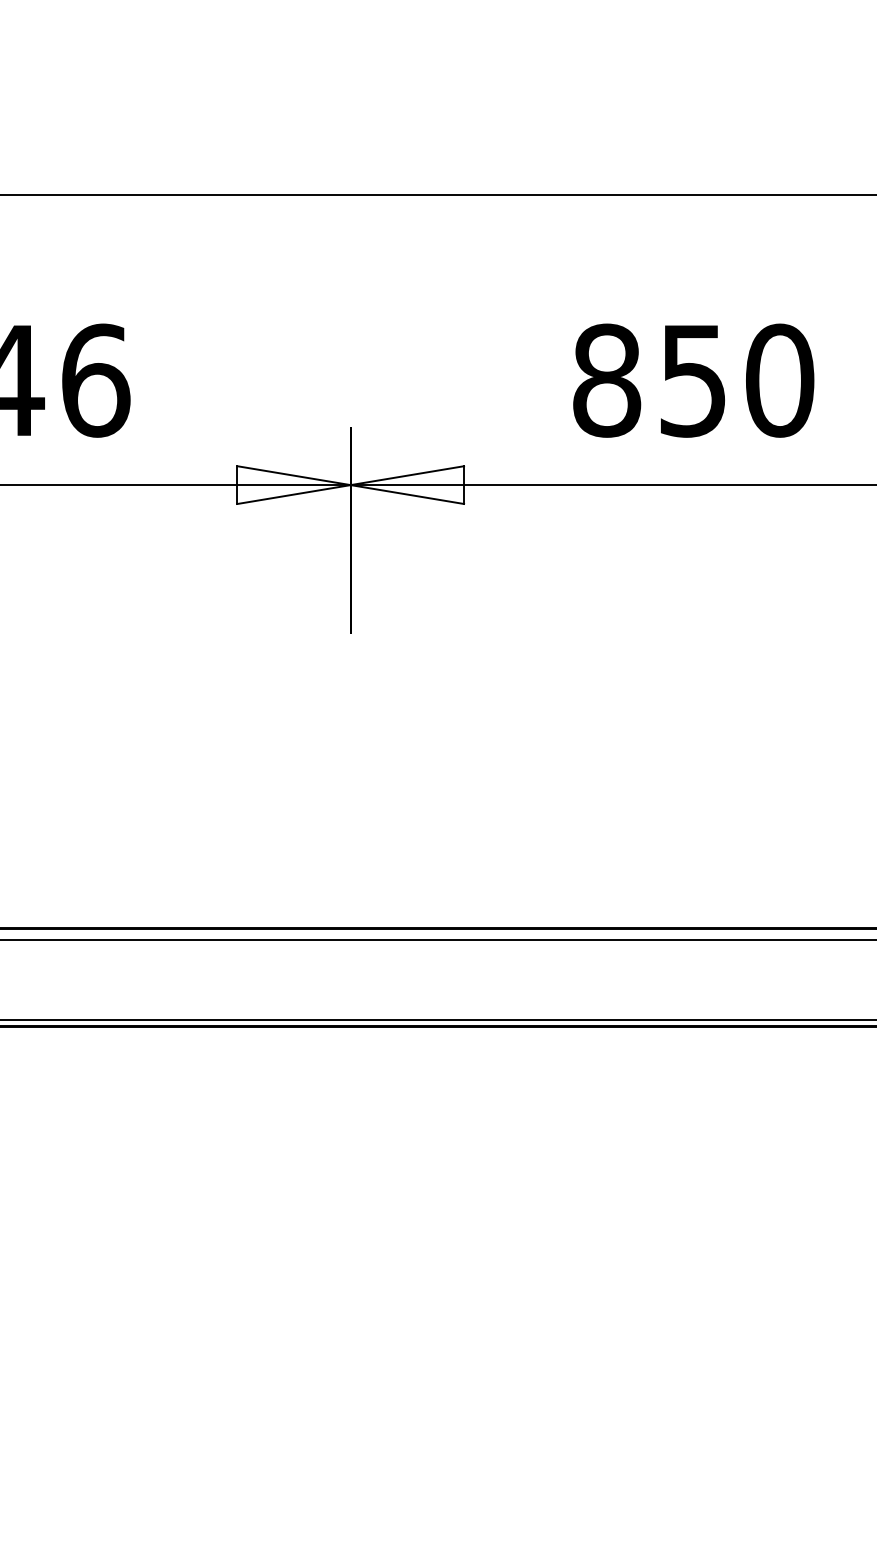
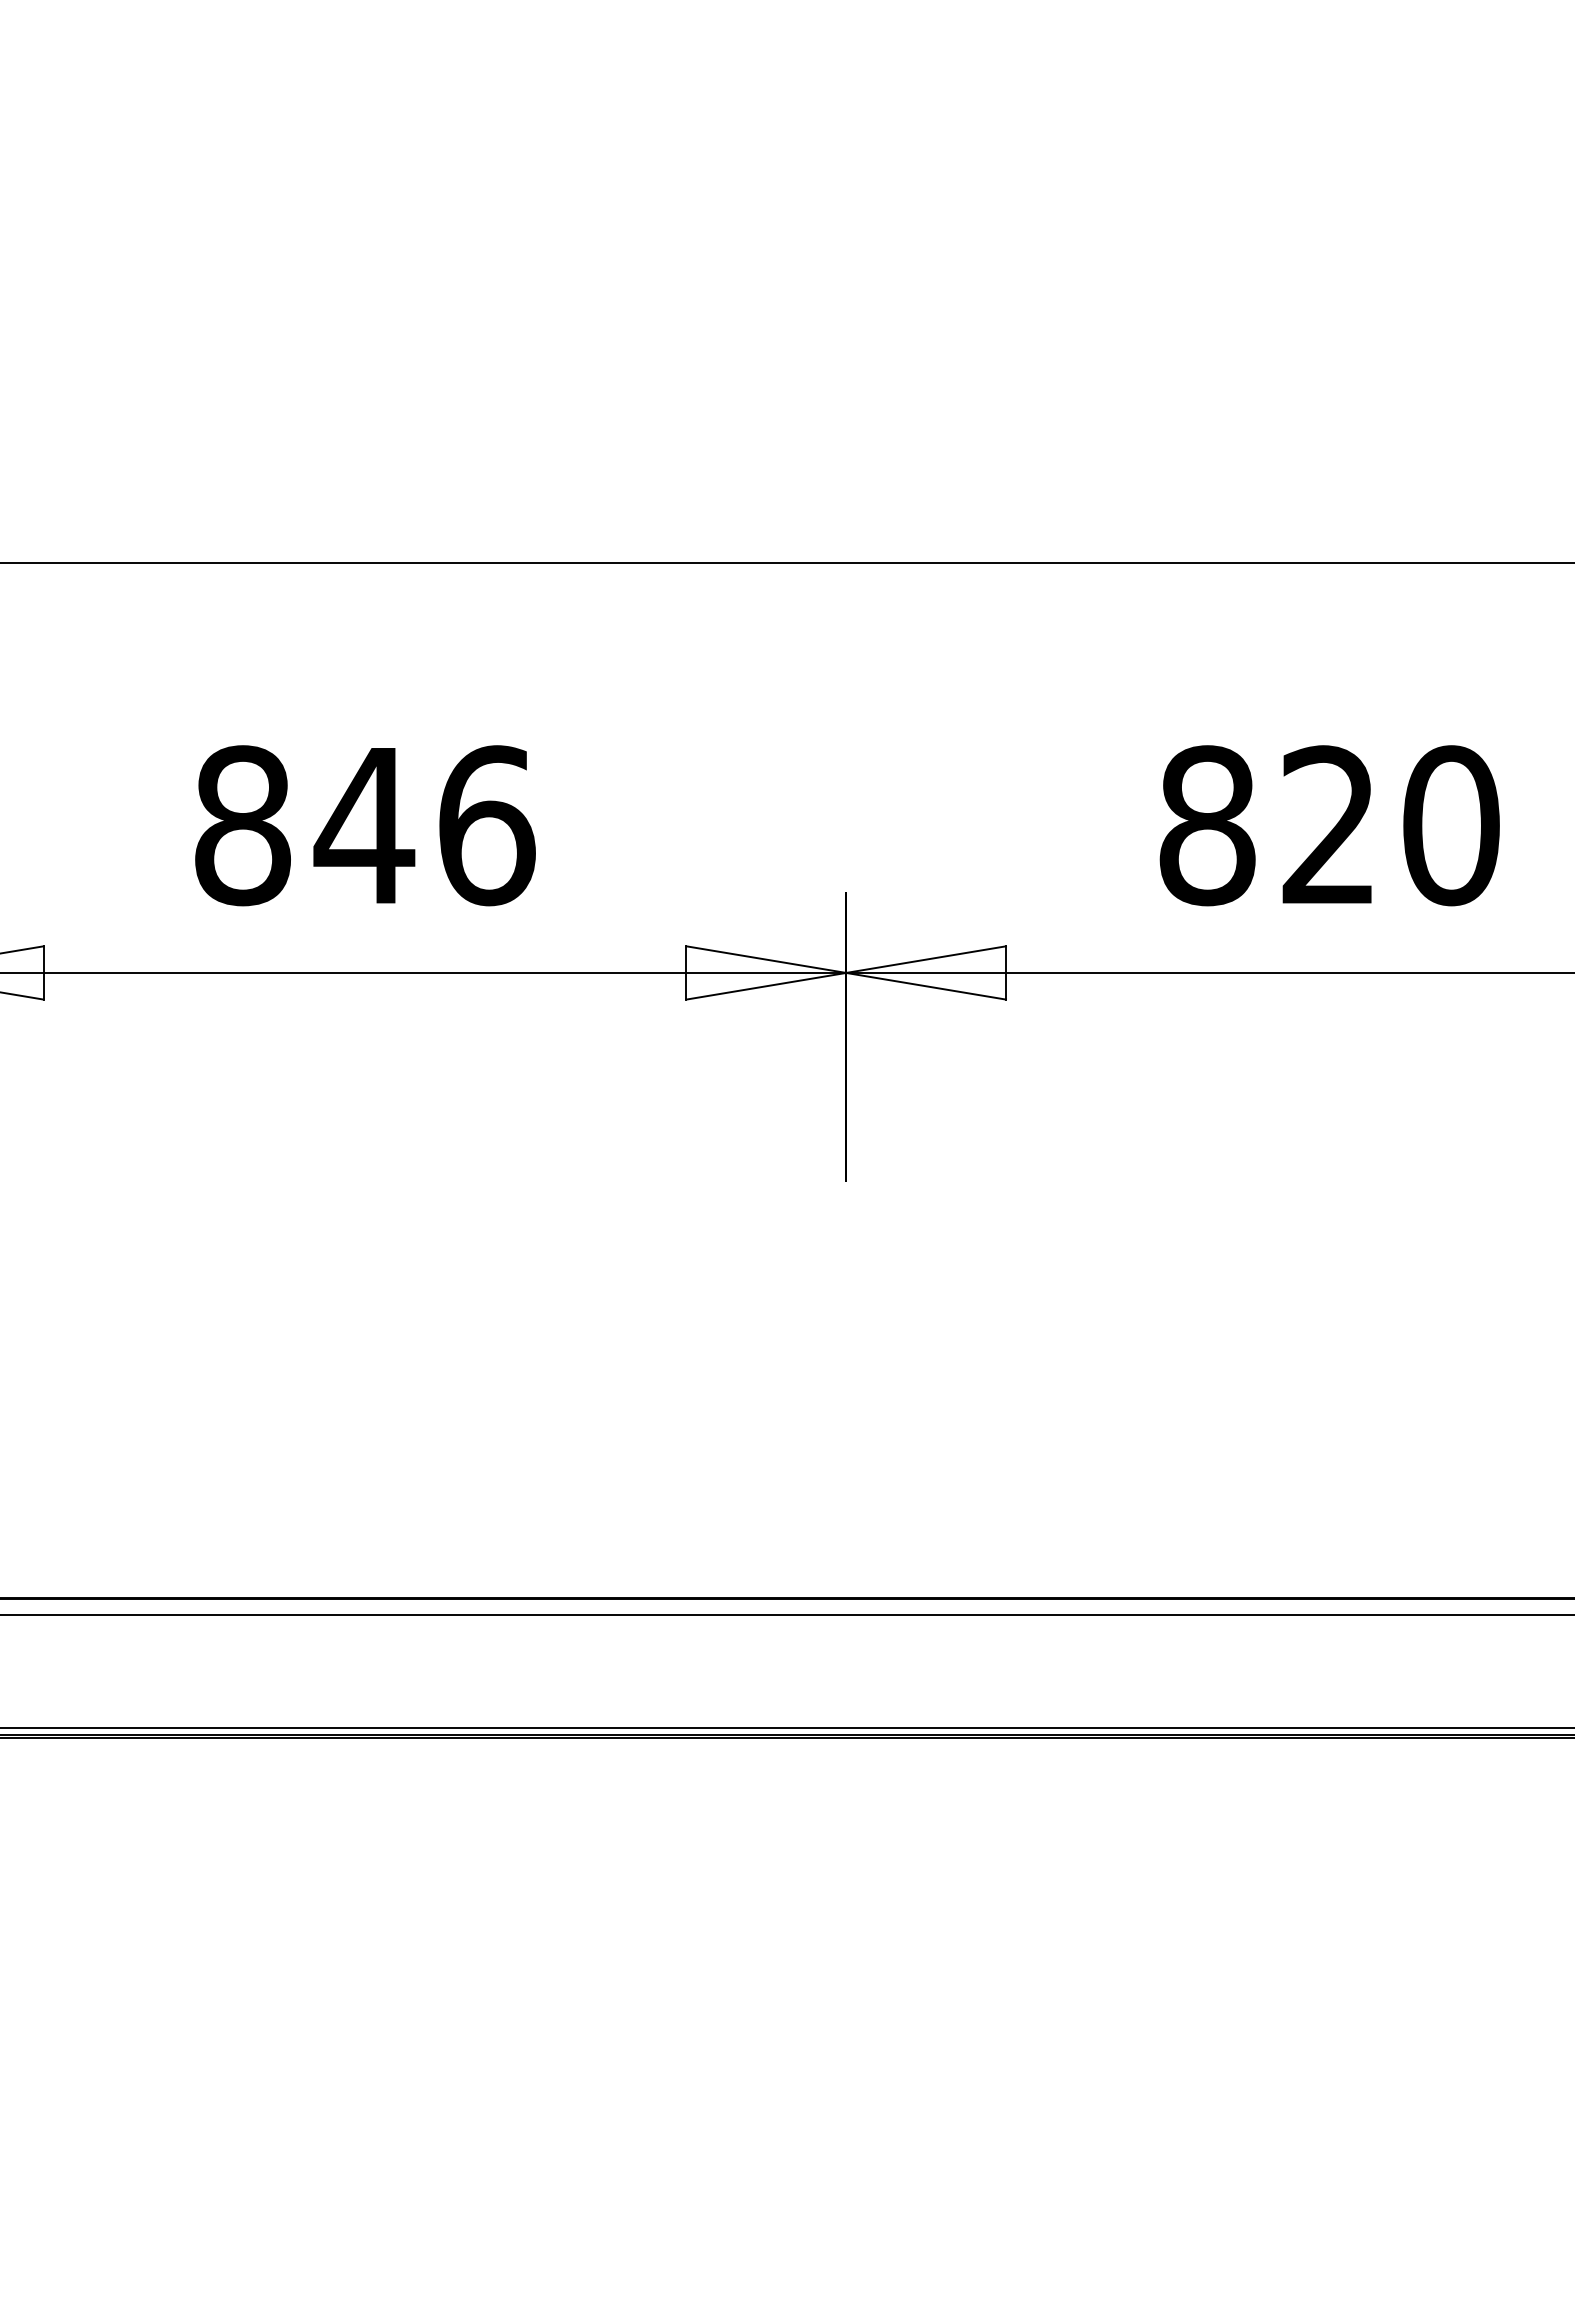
text: (692, 380) -> (1327, 825), 850 -> 820

